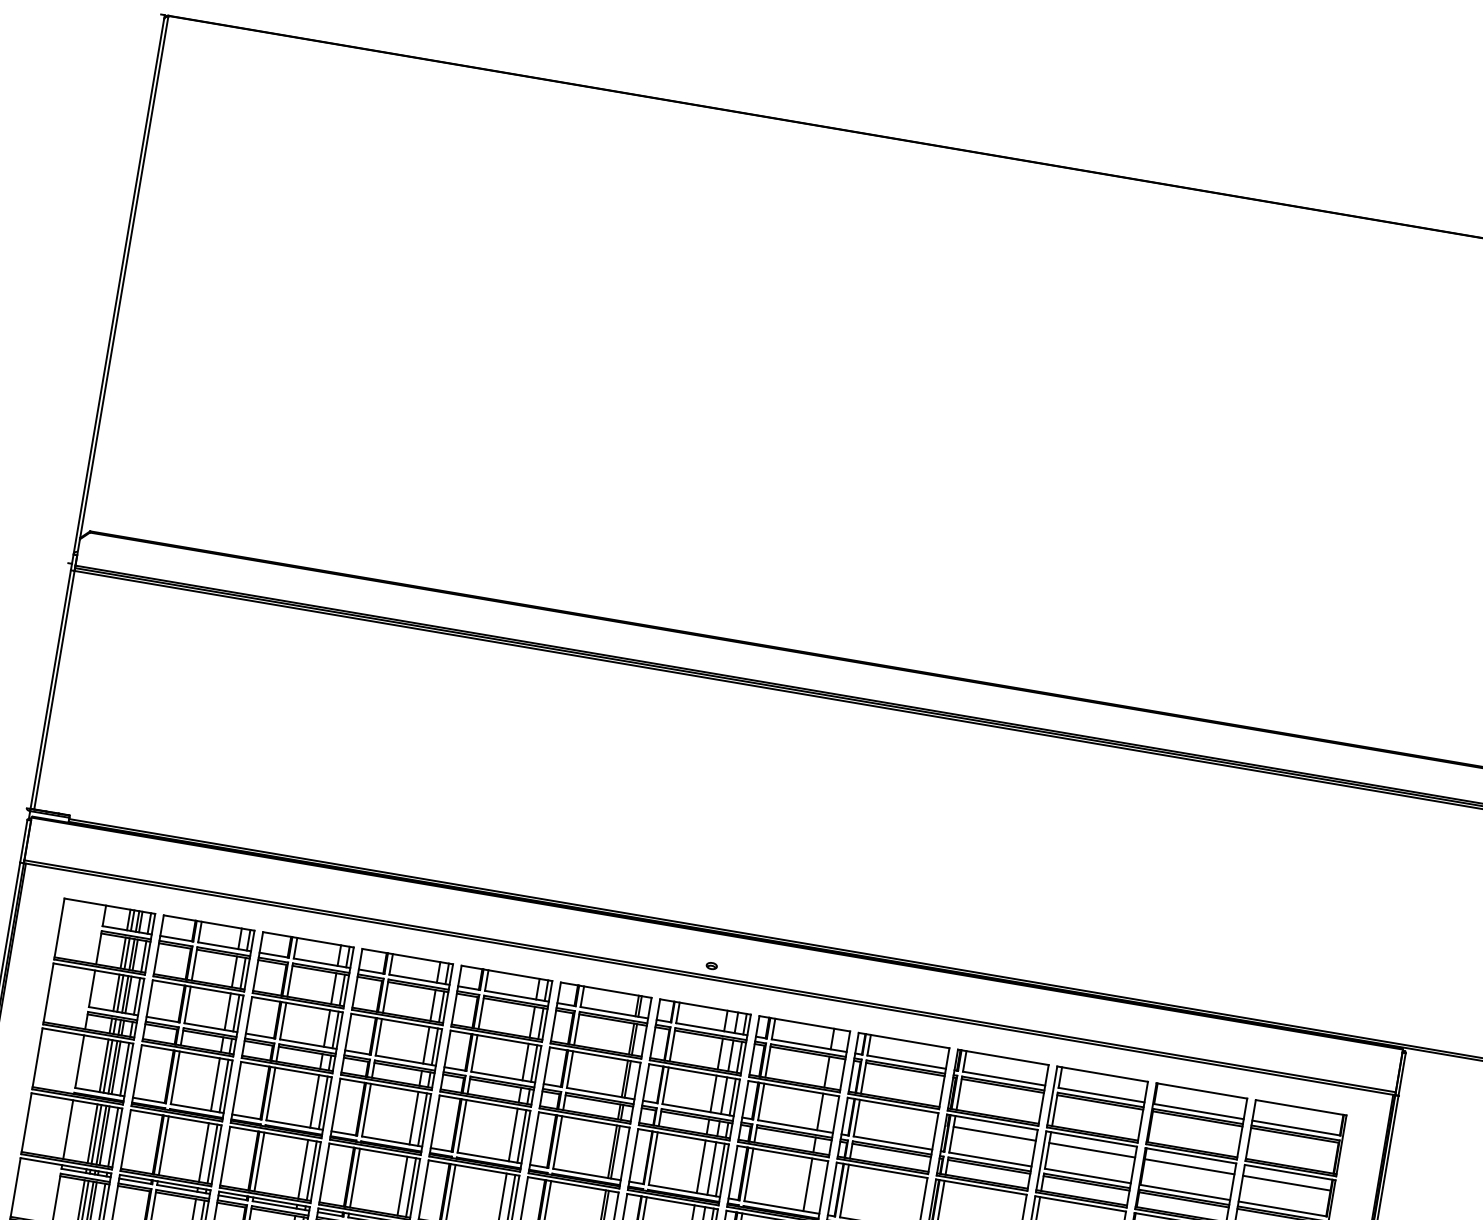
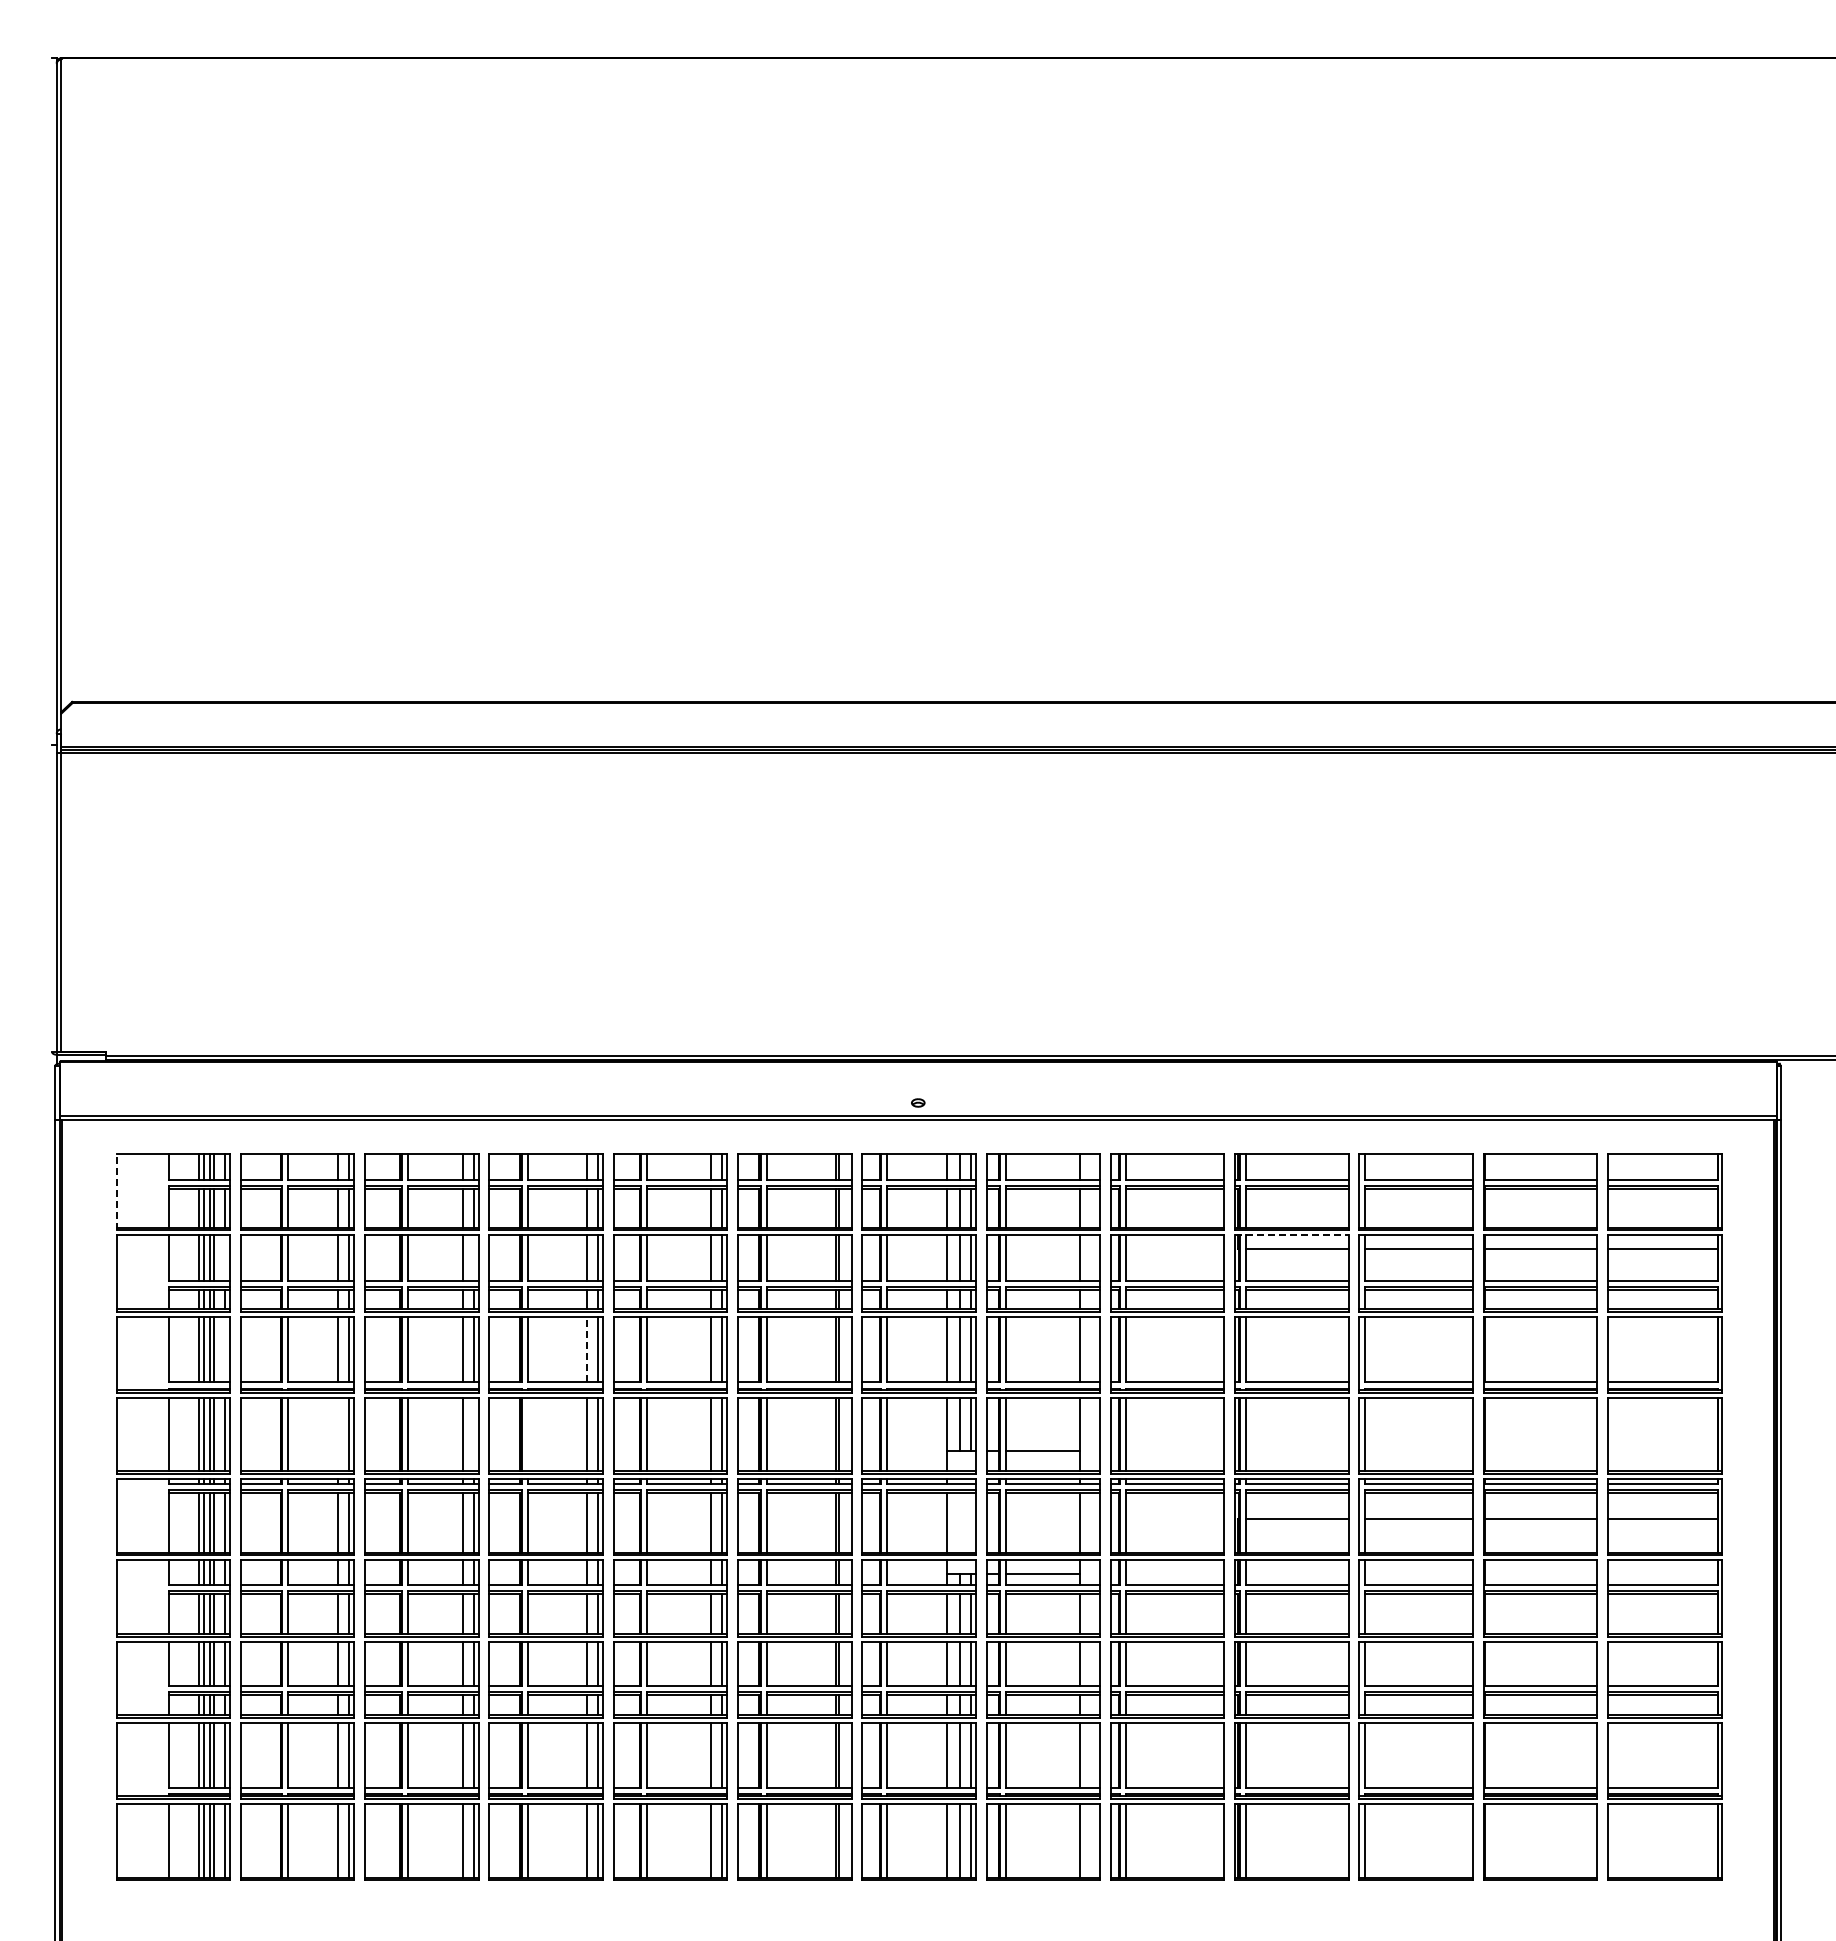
line: (59, 928) -> (116, 1191), solid -> dashed
line: (136, 996) -> (224, 1258), removed
line: (335, 1030) -> (473, 1258), removed
line: (124, 1069) -> (224, 1349), removed
line: (414, 1118) -> (587, 1349), solid -> dashed
line: (992, 1122) -> (1291, 1235), solid -> dashed
line: (203, 1152) -> (338, 1434), removed
line: (311, 1170) -> (473, 1434), removed
line: (354, 1178) -> (527, 1434), removed

